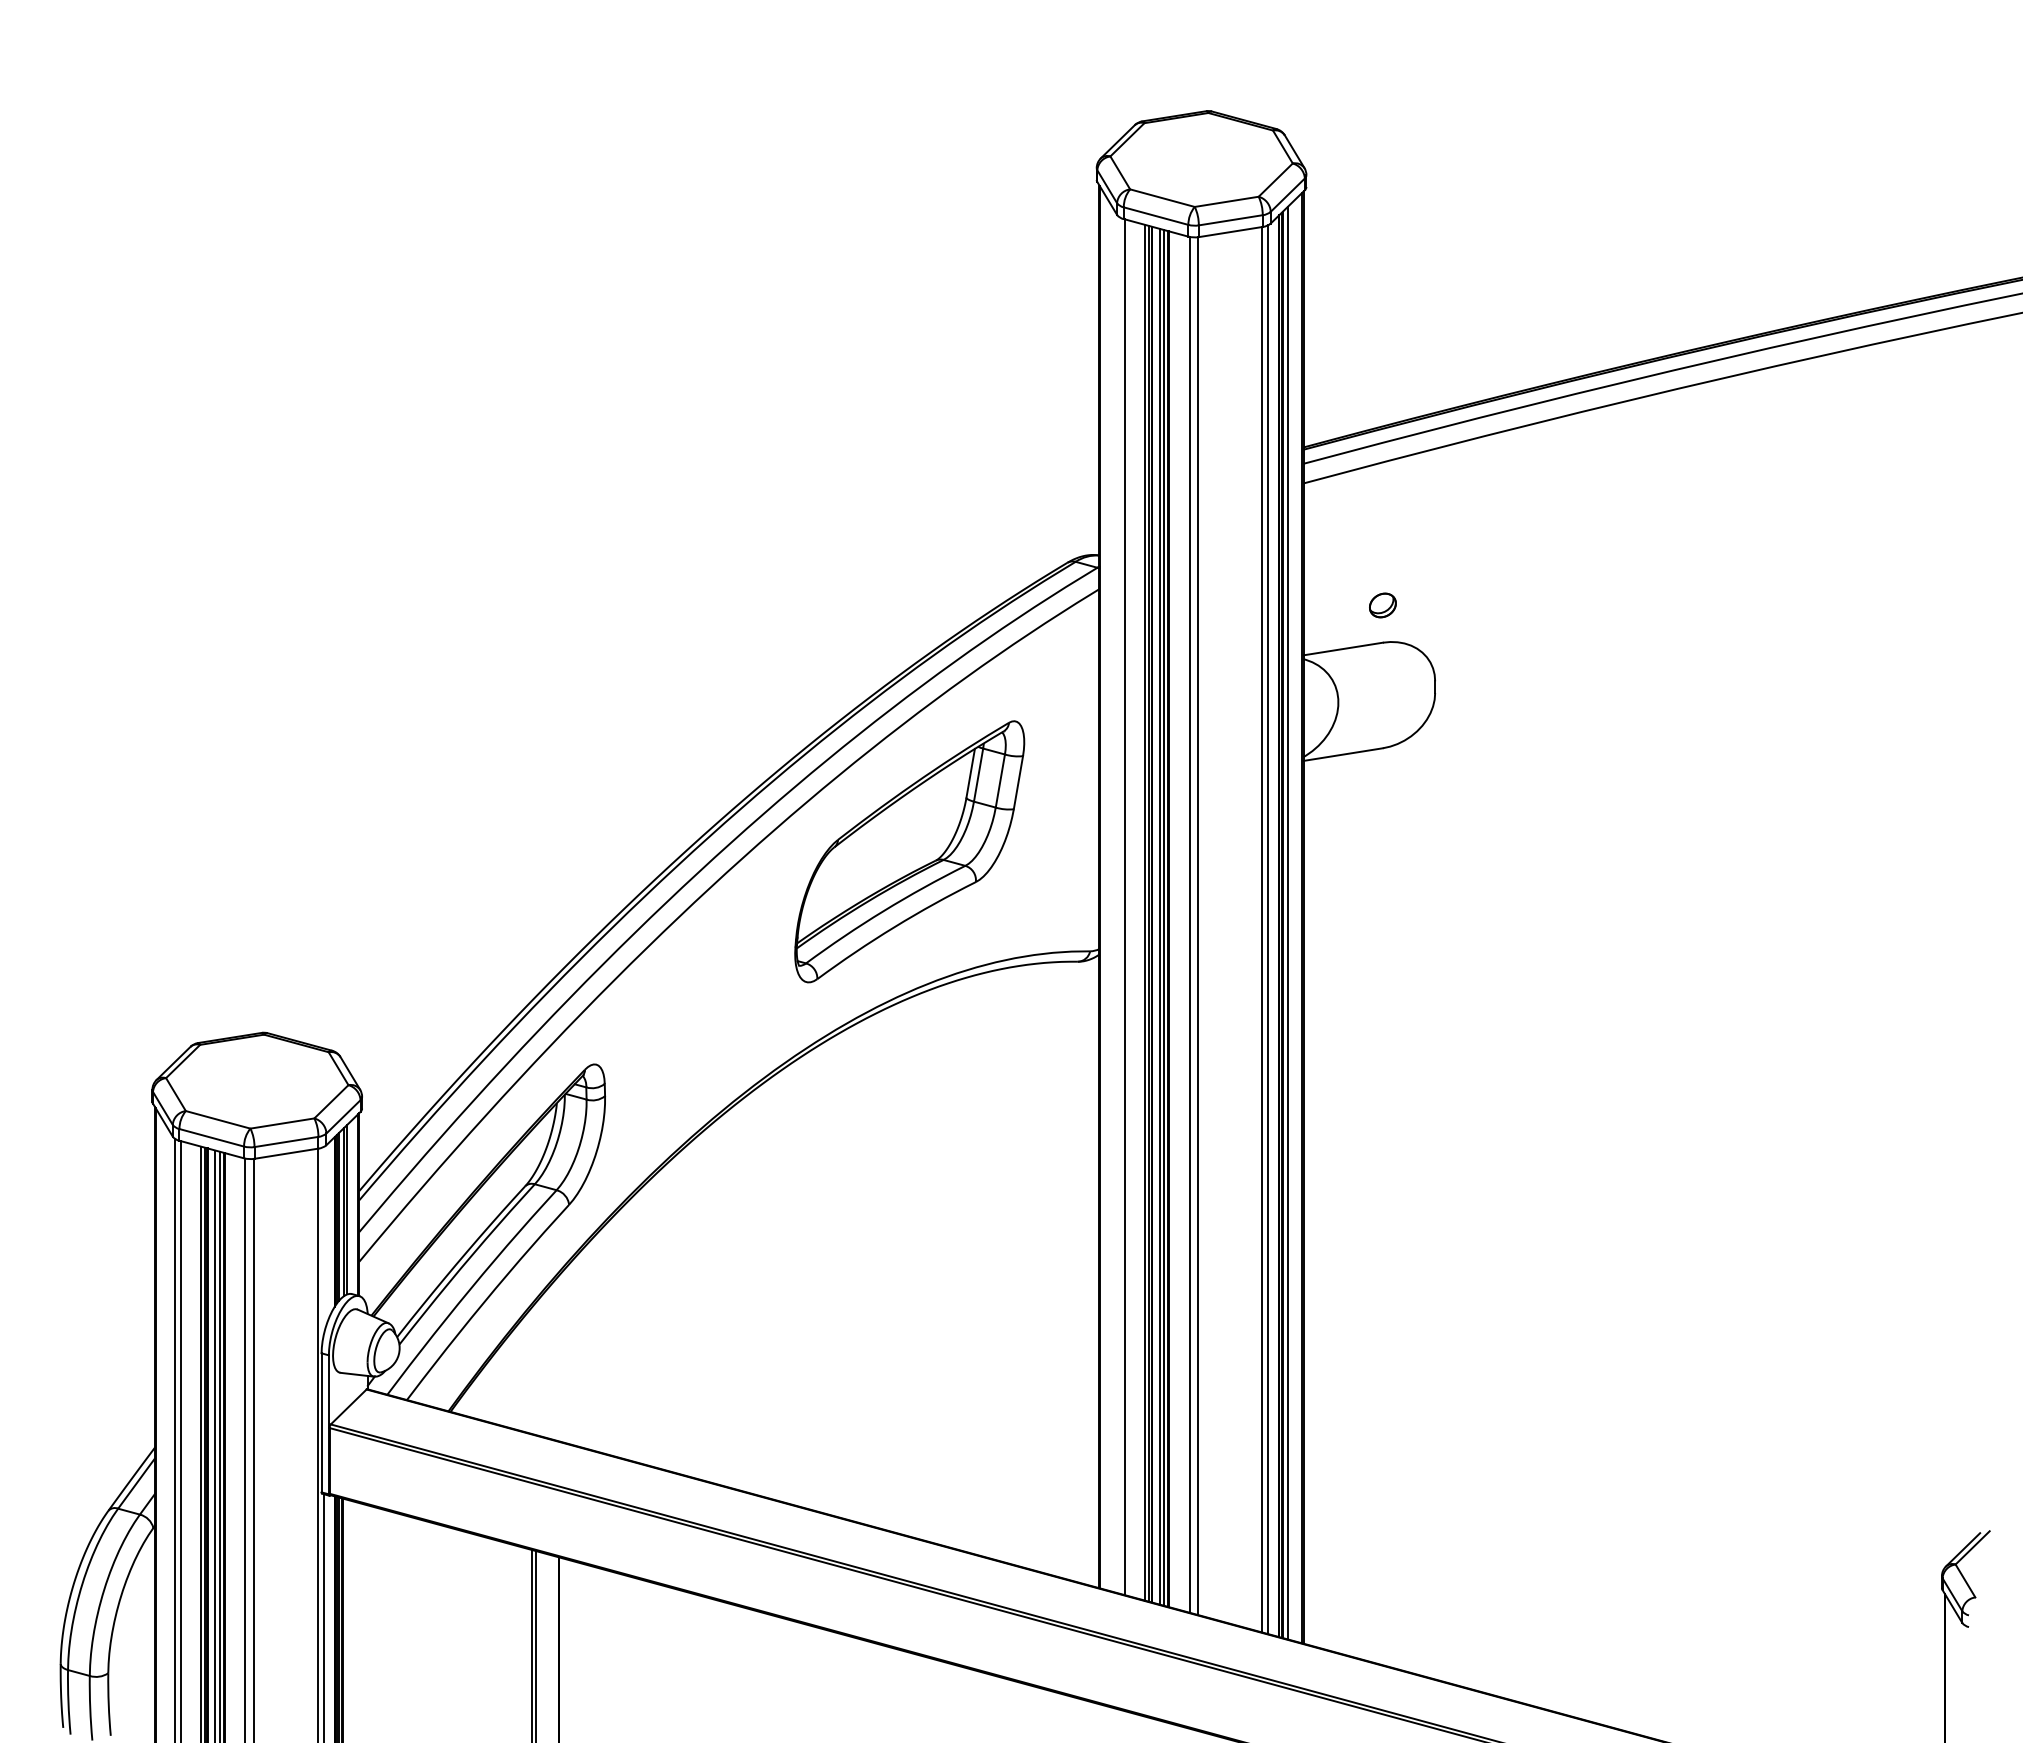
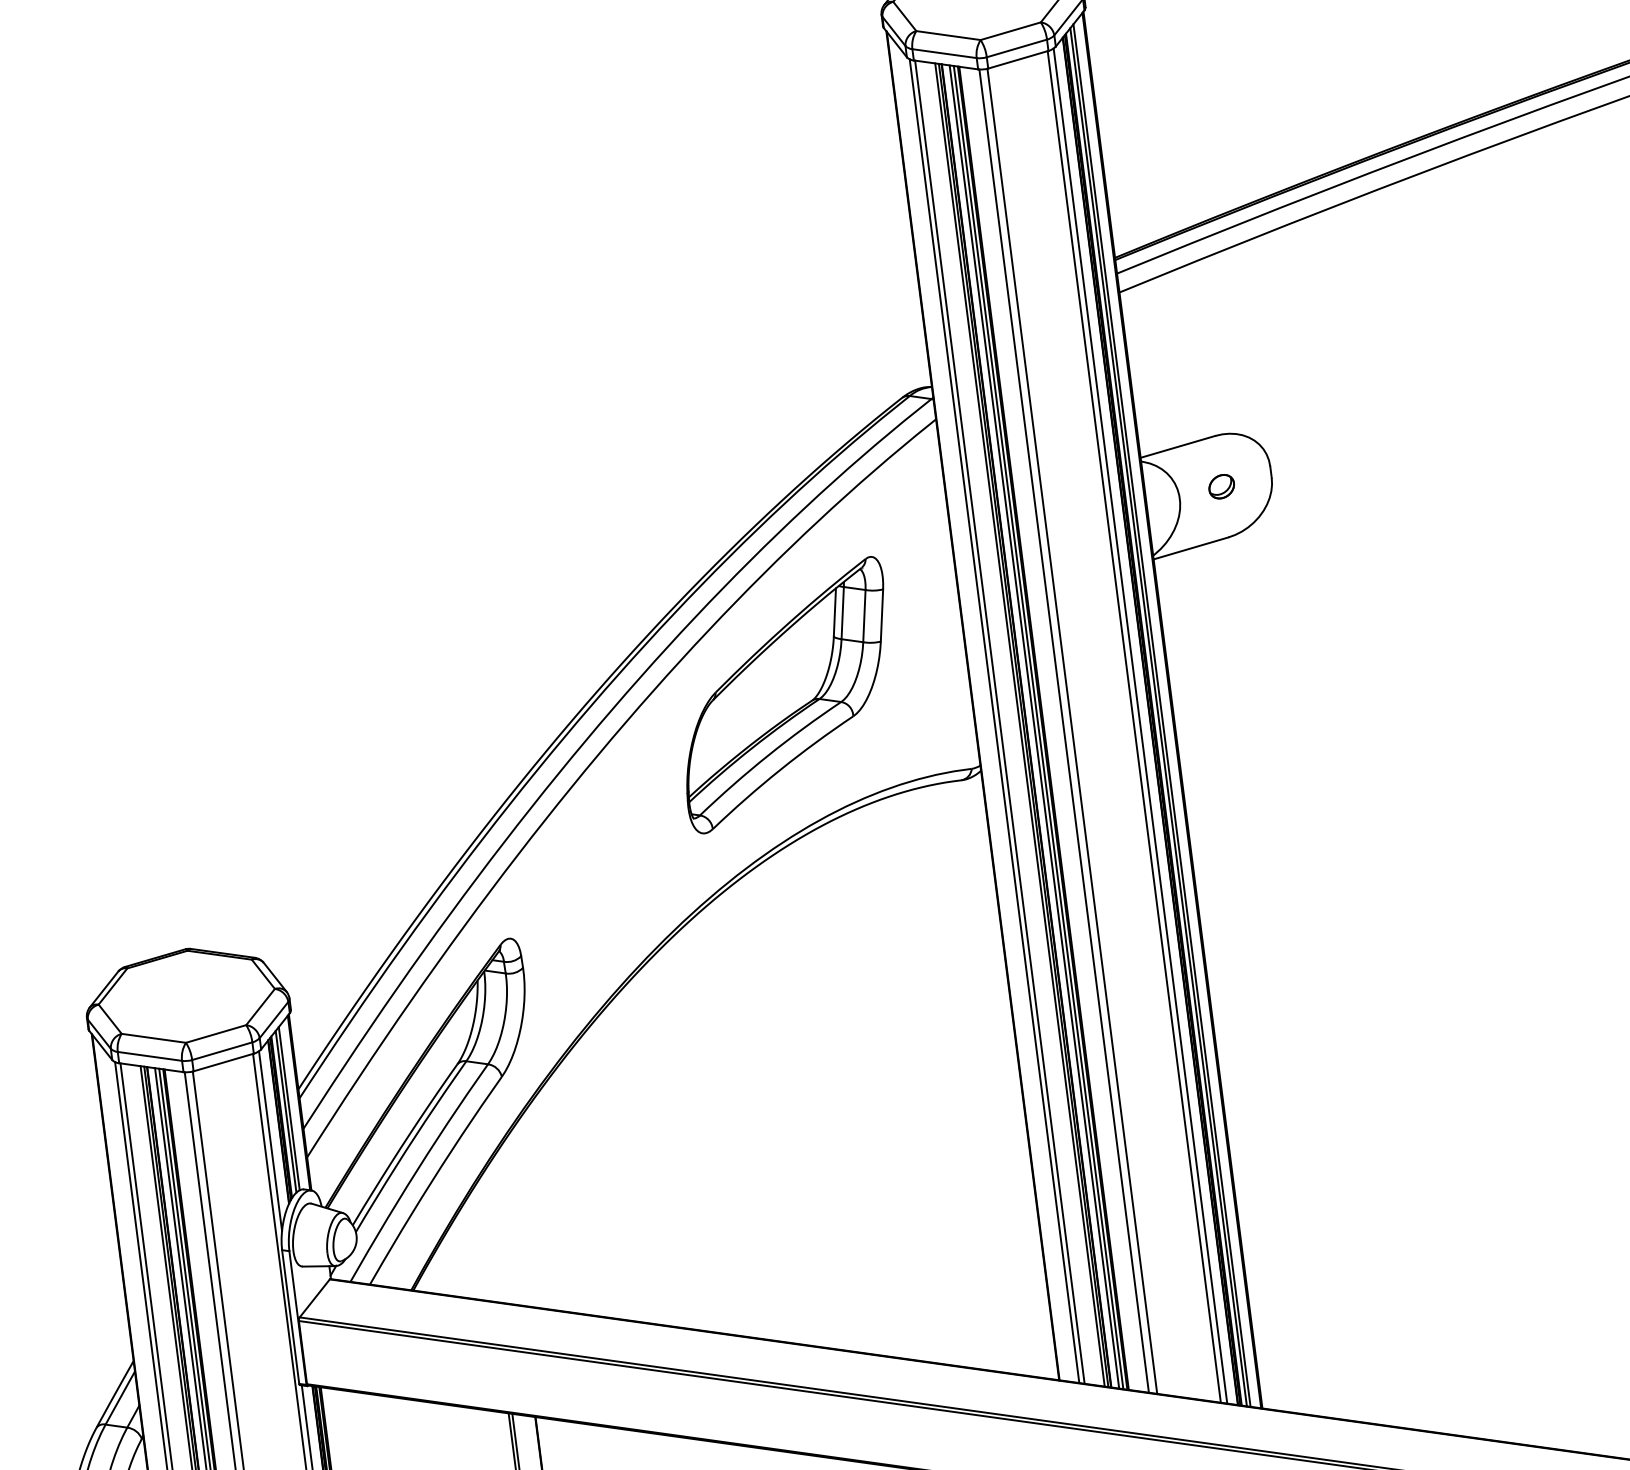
part: (1382, 605) -> (1221, 486), moved
line: (1119, 905) -> (994, 721), added
line: (1291, 921) -> (1161, 715), added
line: (324, 1239) -> (270, 1140), added

